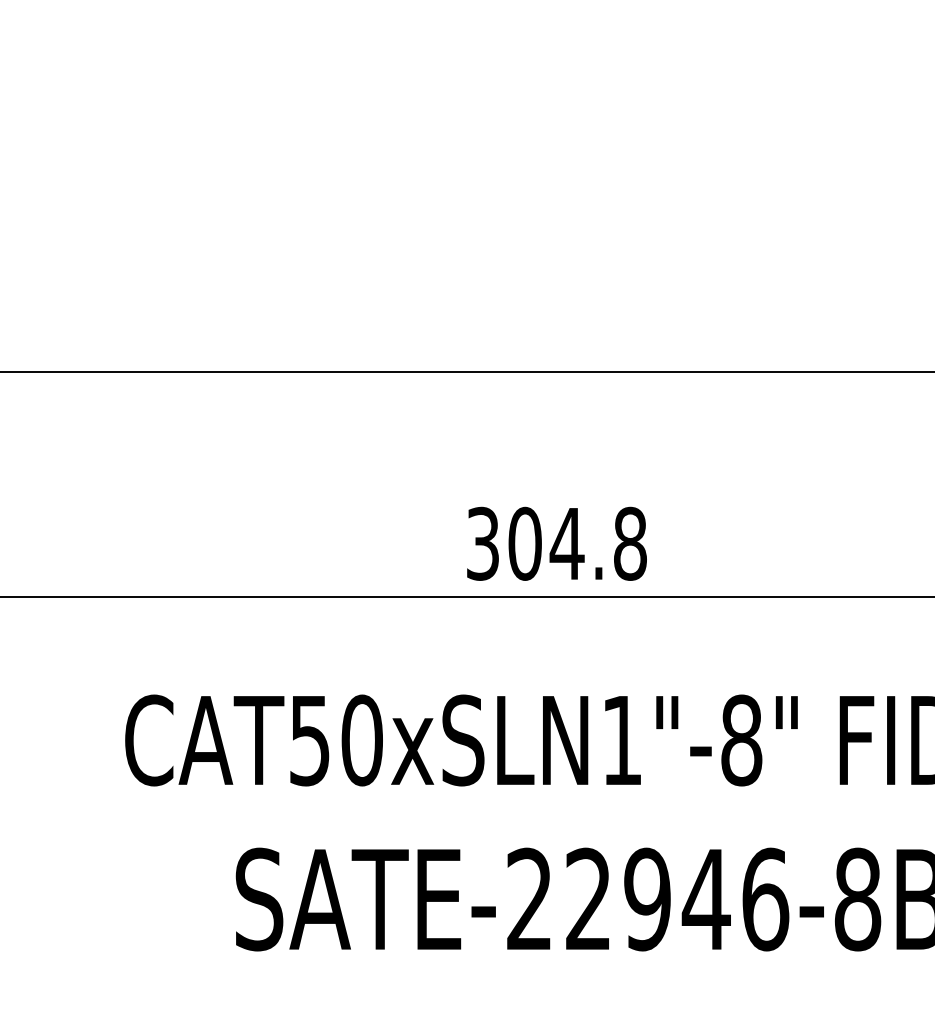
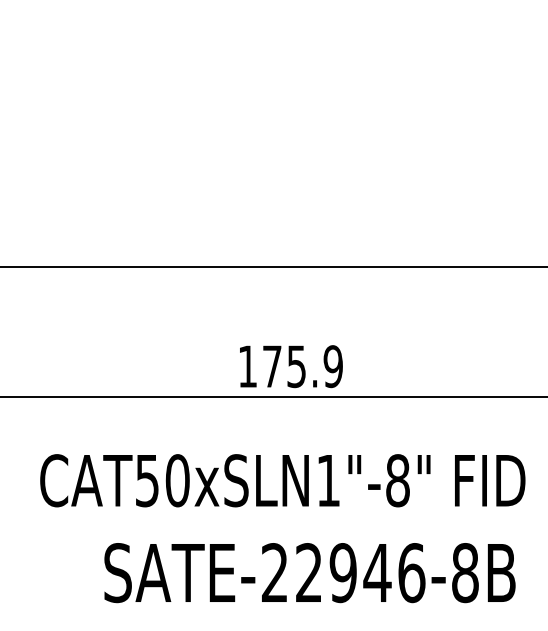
text: (556, 543) -> (290, 366), 304.8 -> 175.9

